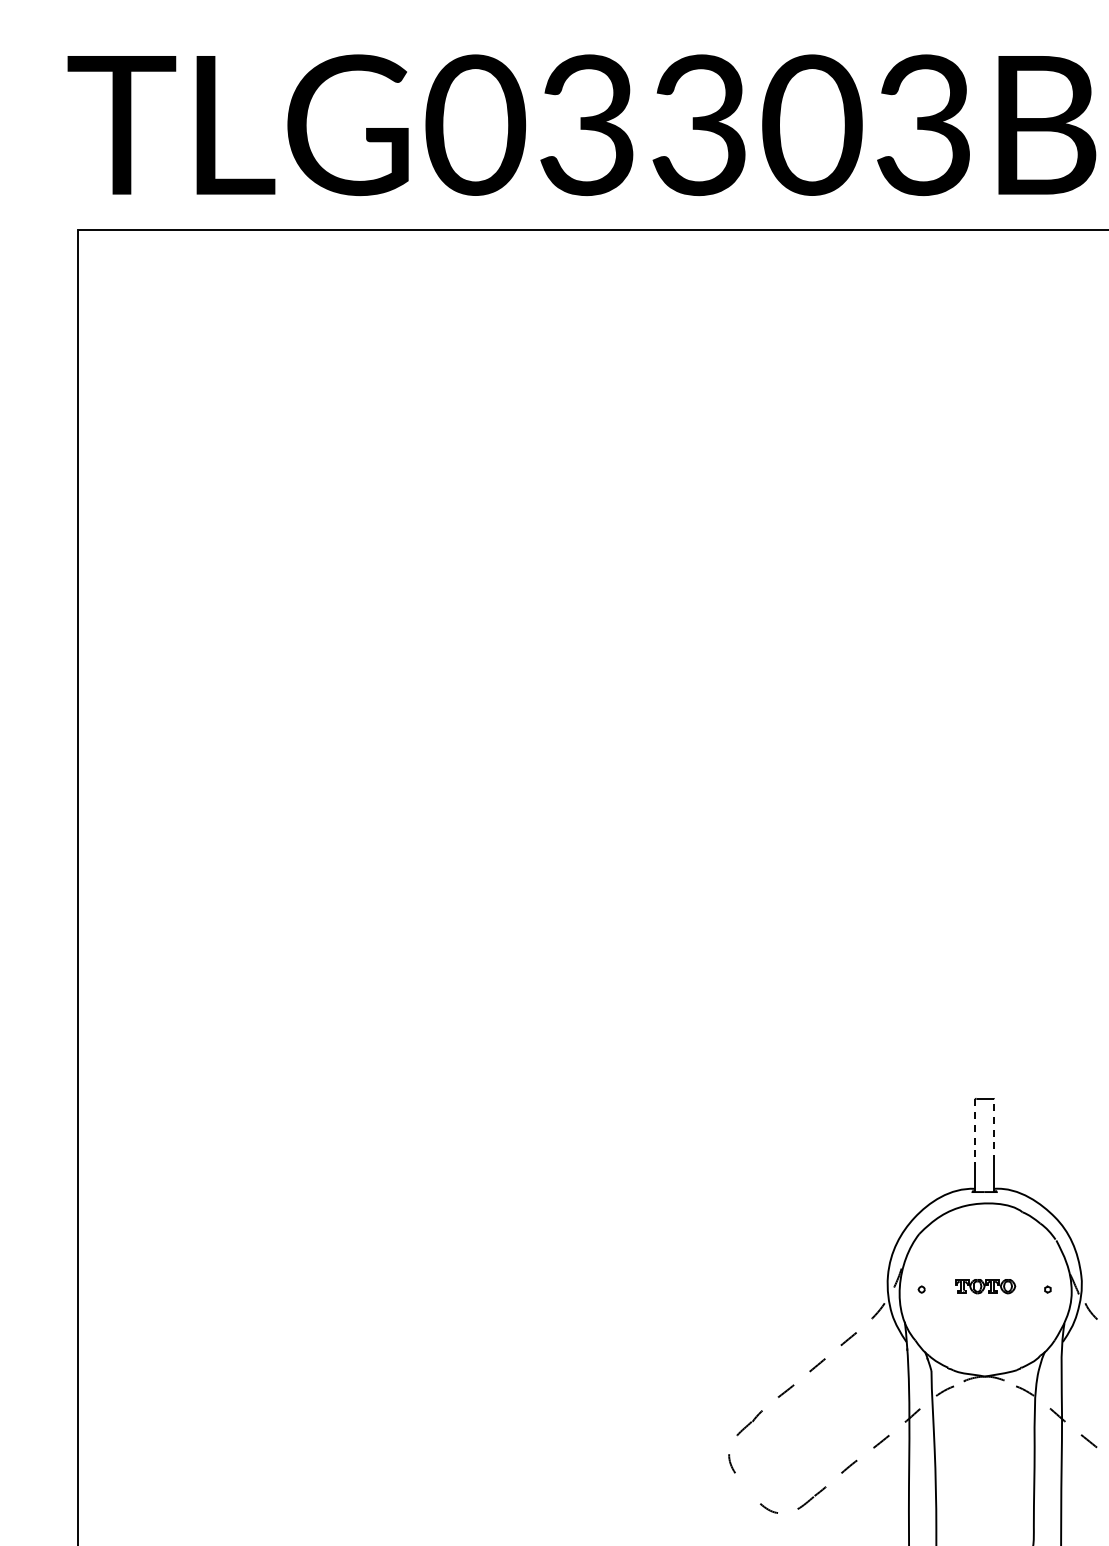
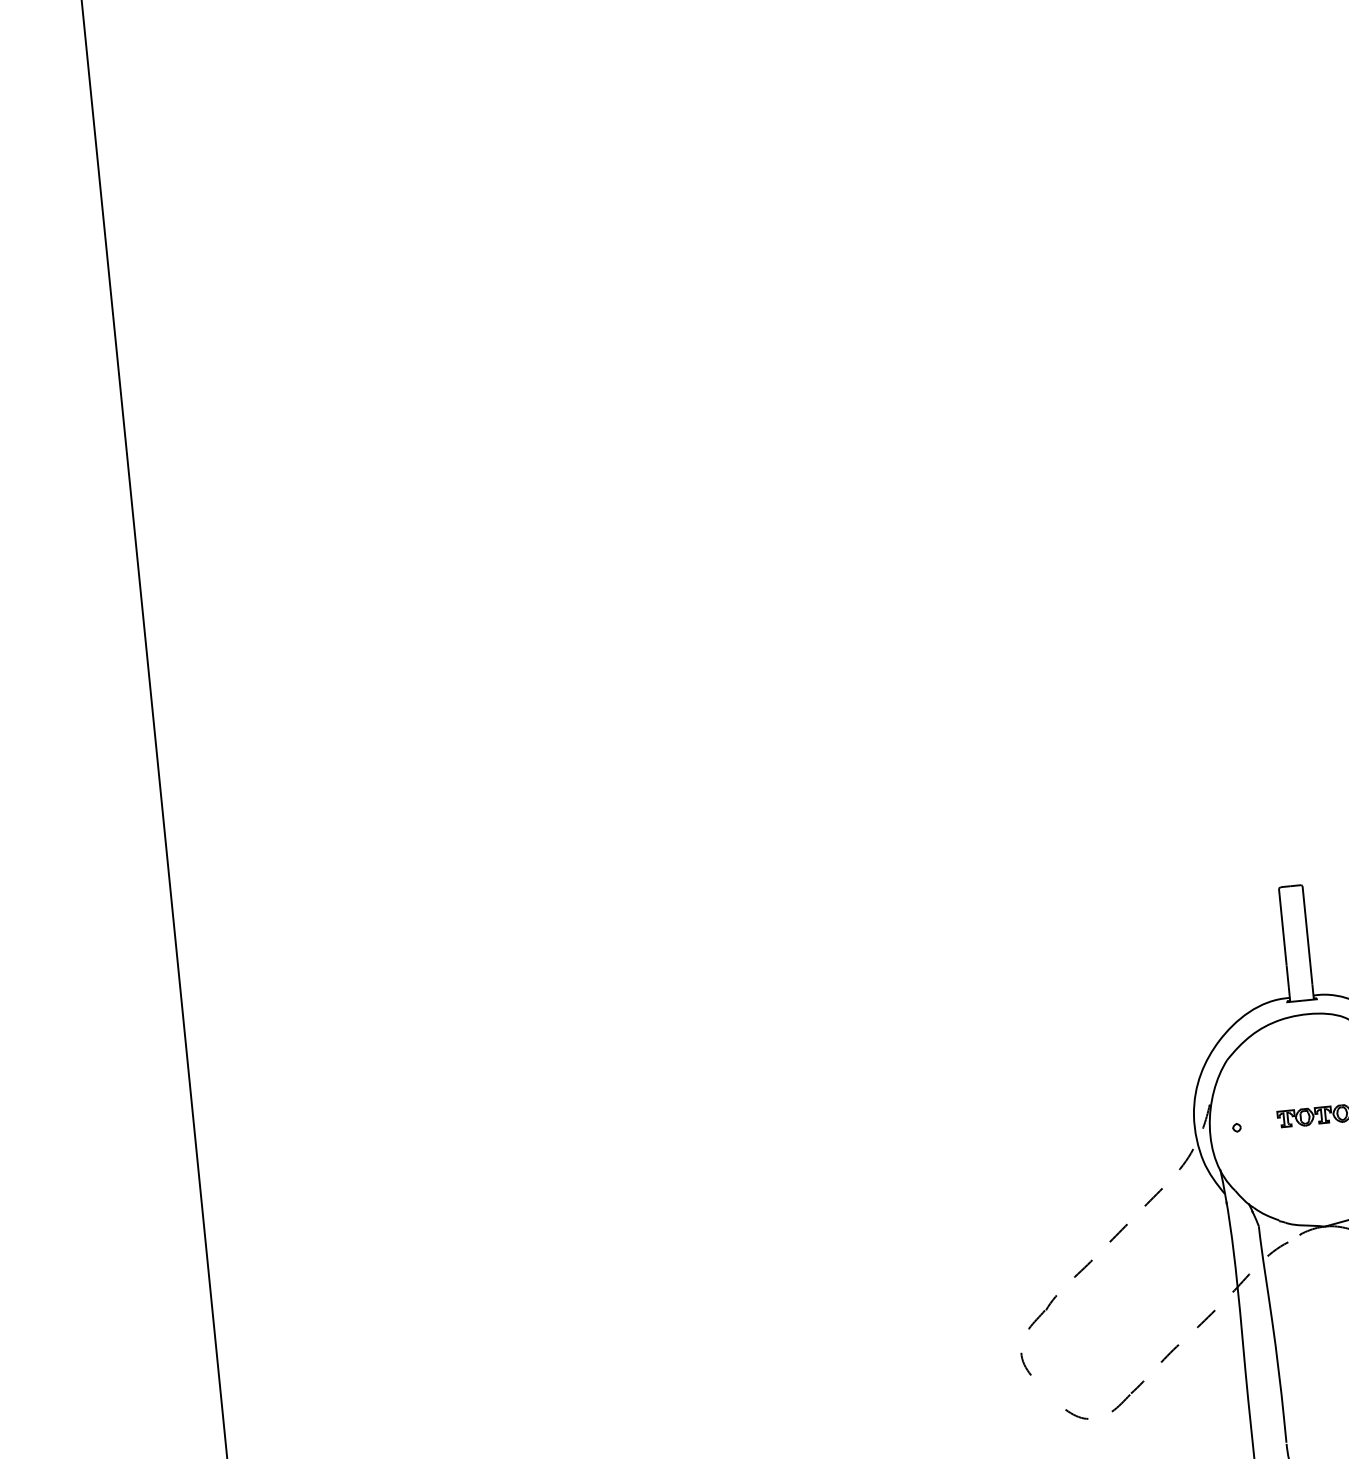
line: (994, 1130) -> (1306, 924), dashed -> solid
line: (975, 1131) -> (1283, 927), dashed -> solid

